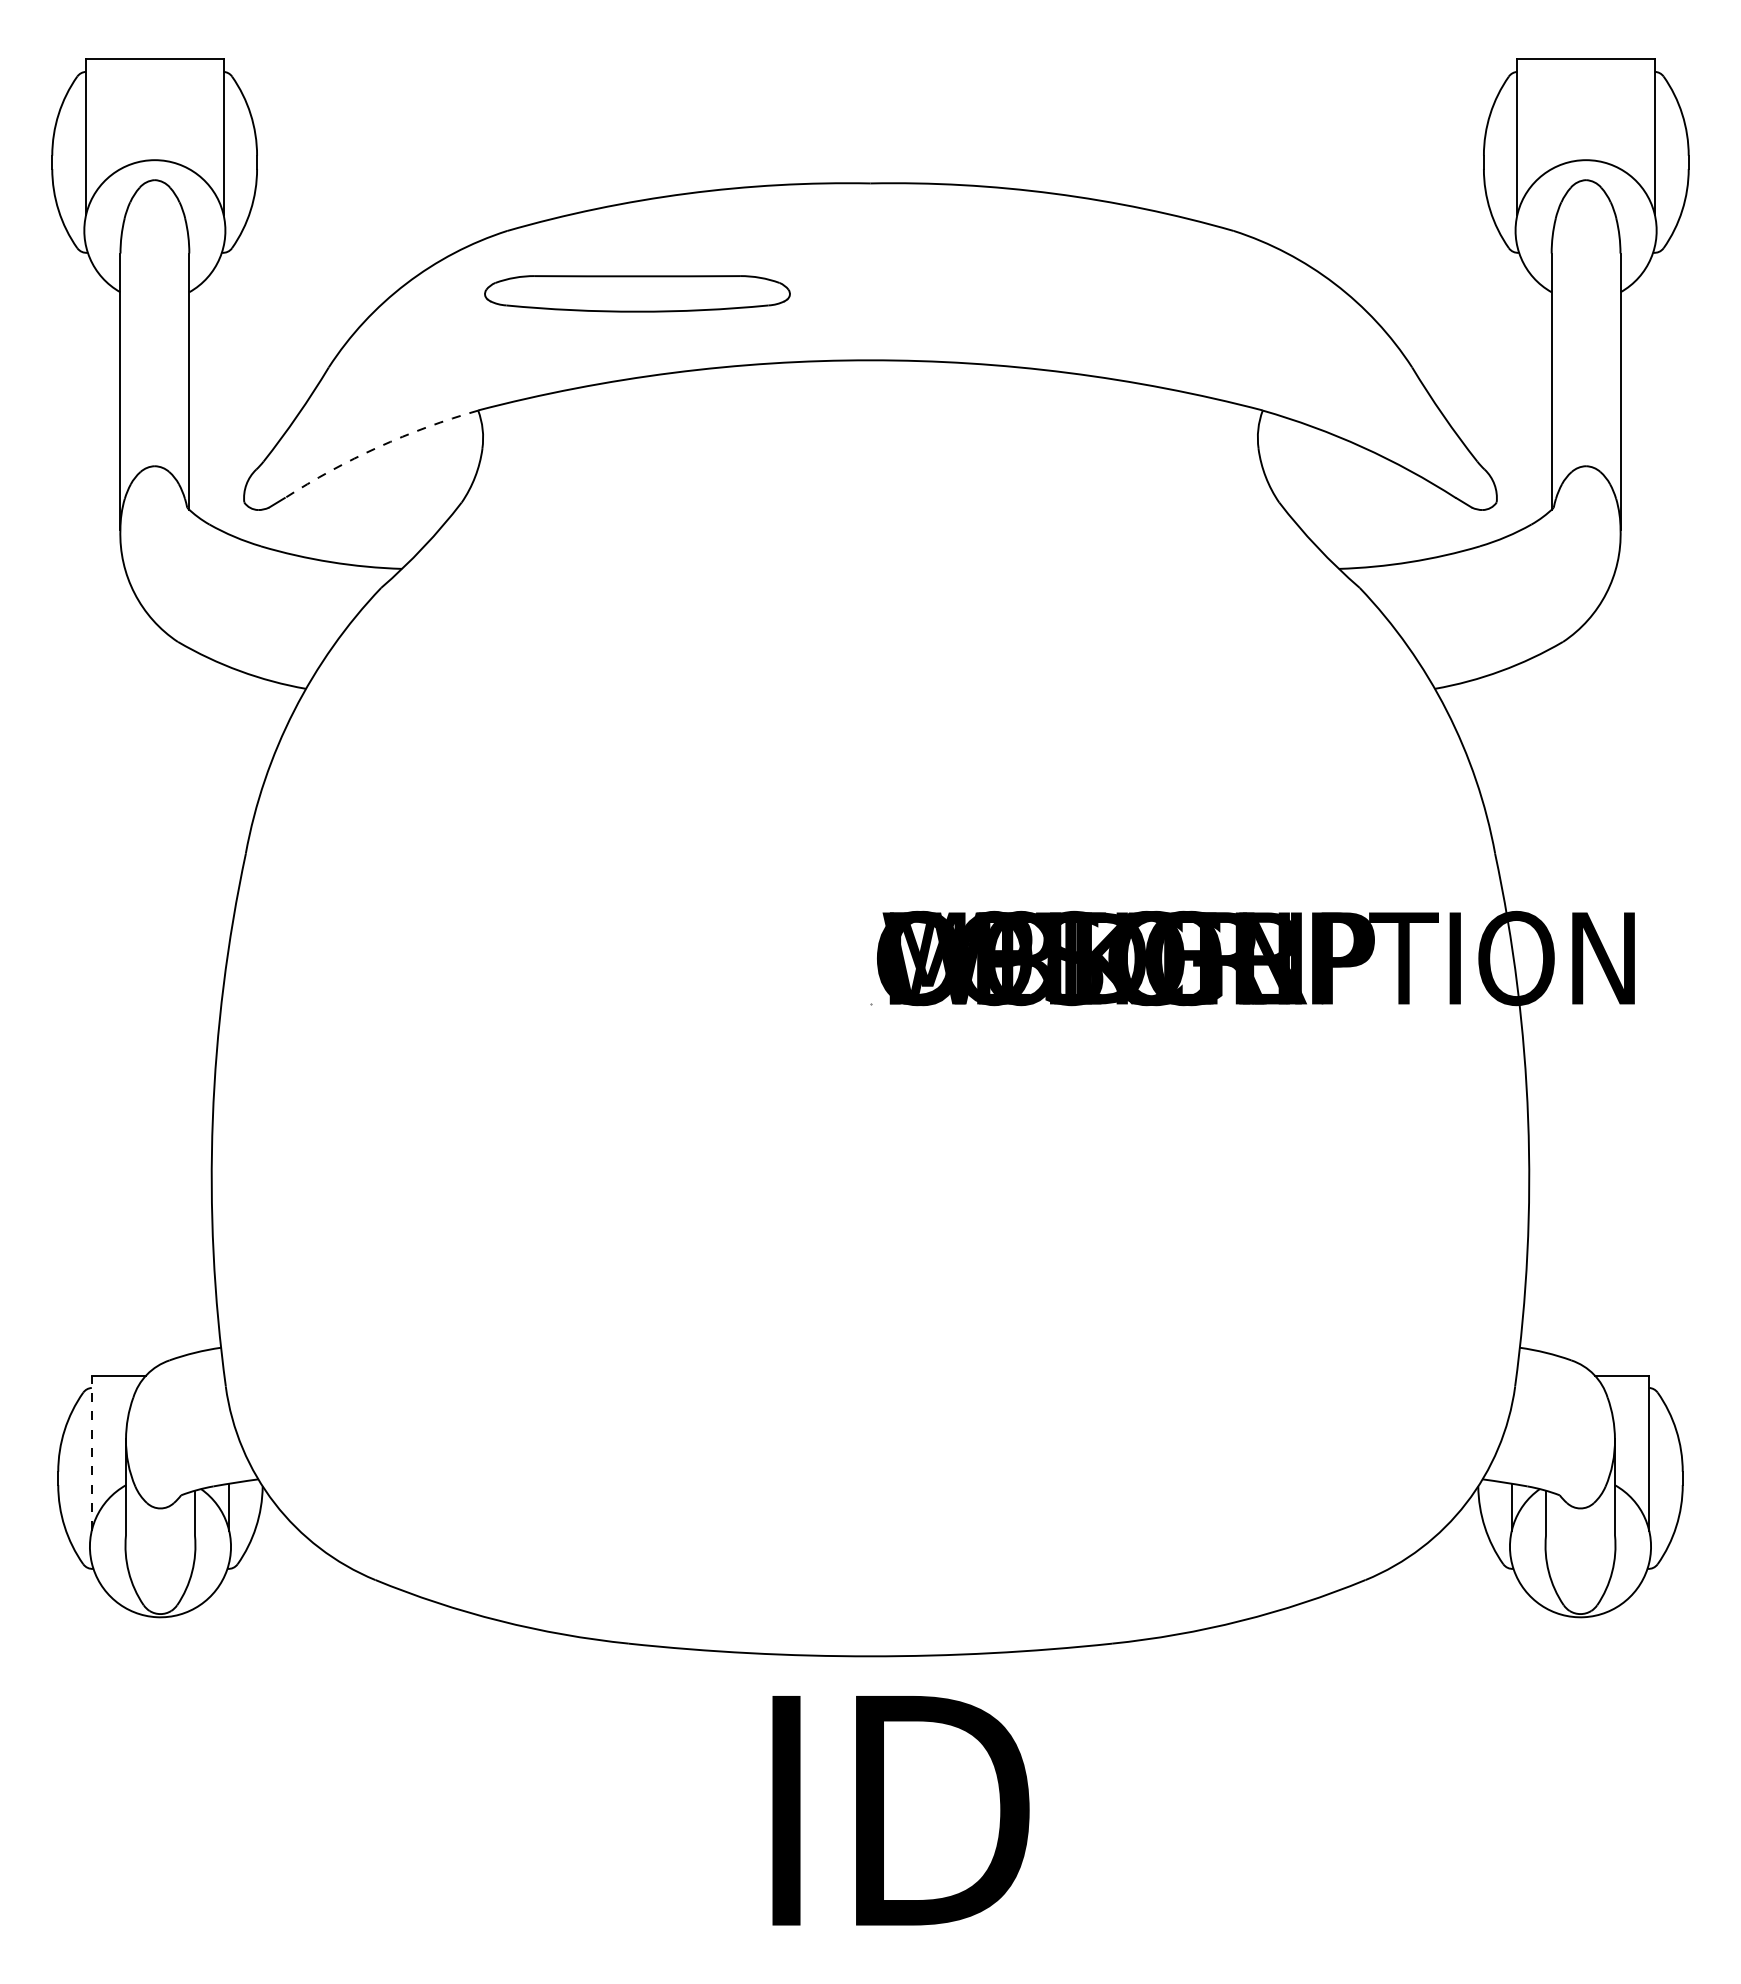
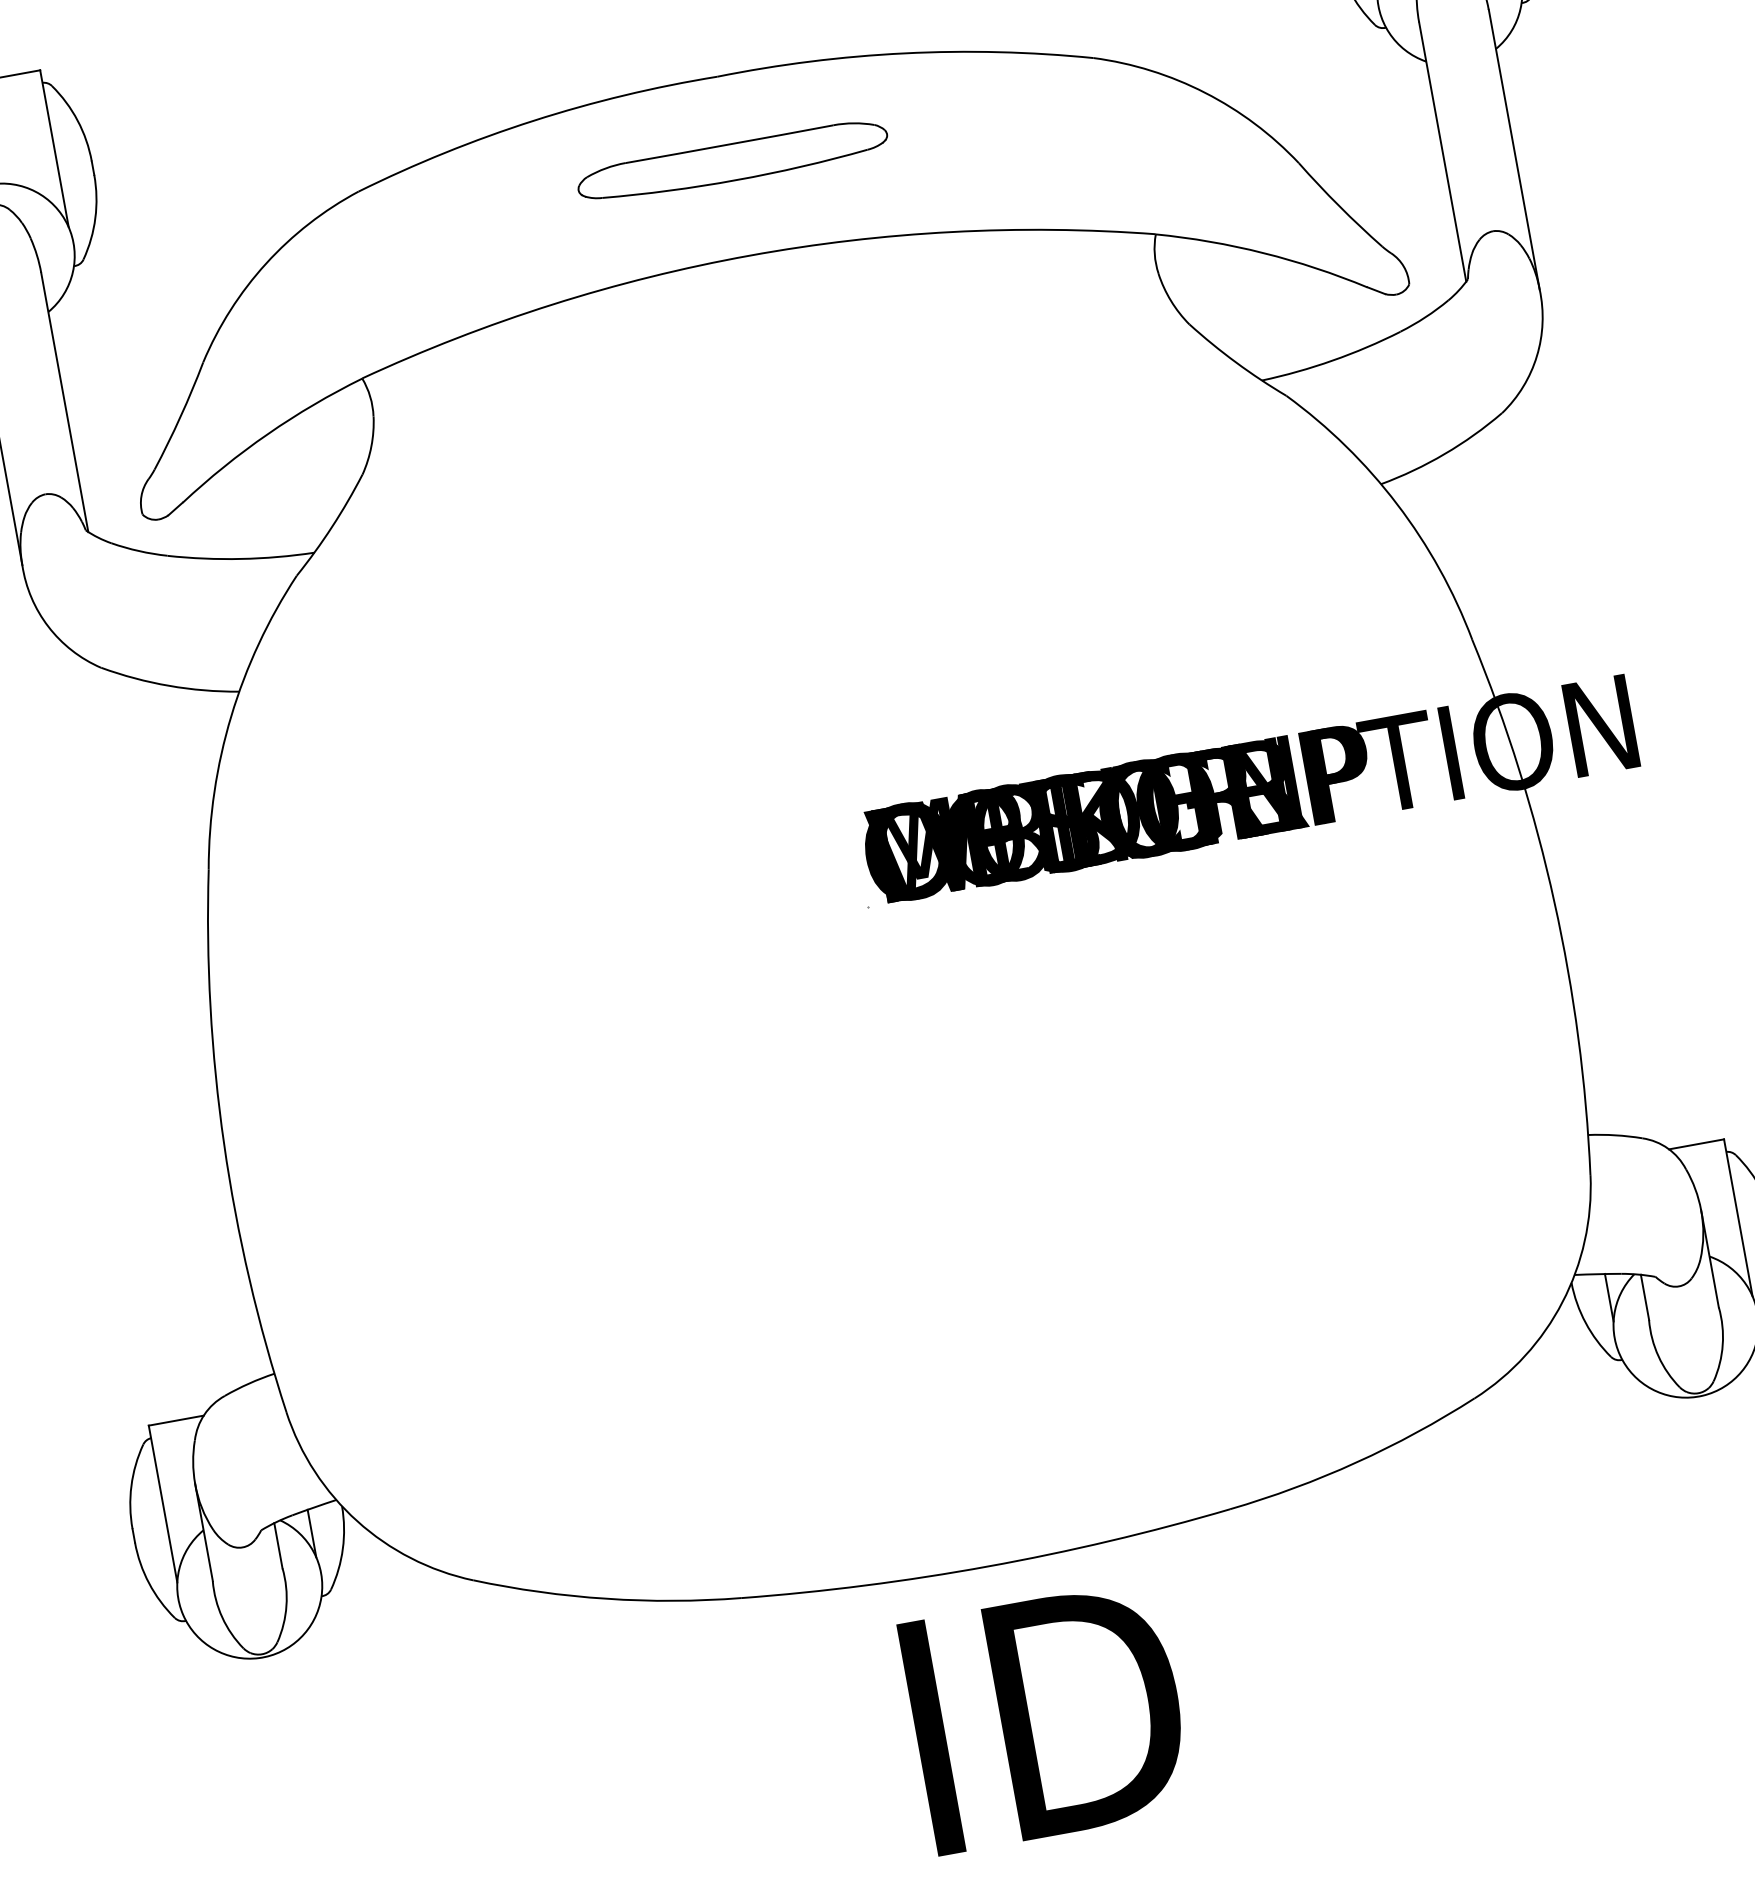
part: (637, 293) -> (732, 161), moved
arc: (378, 447) -> (268, 434), dashed -> solid
line: (91, 1453) -> (162, 1504), dashed -> solid

